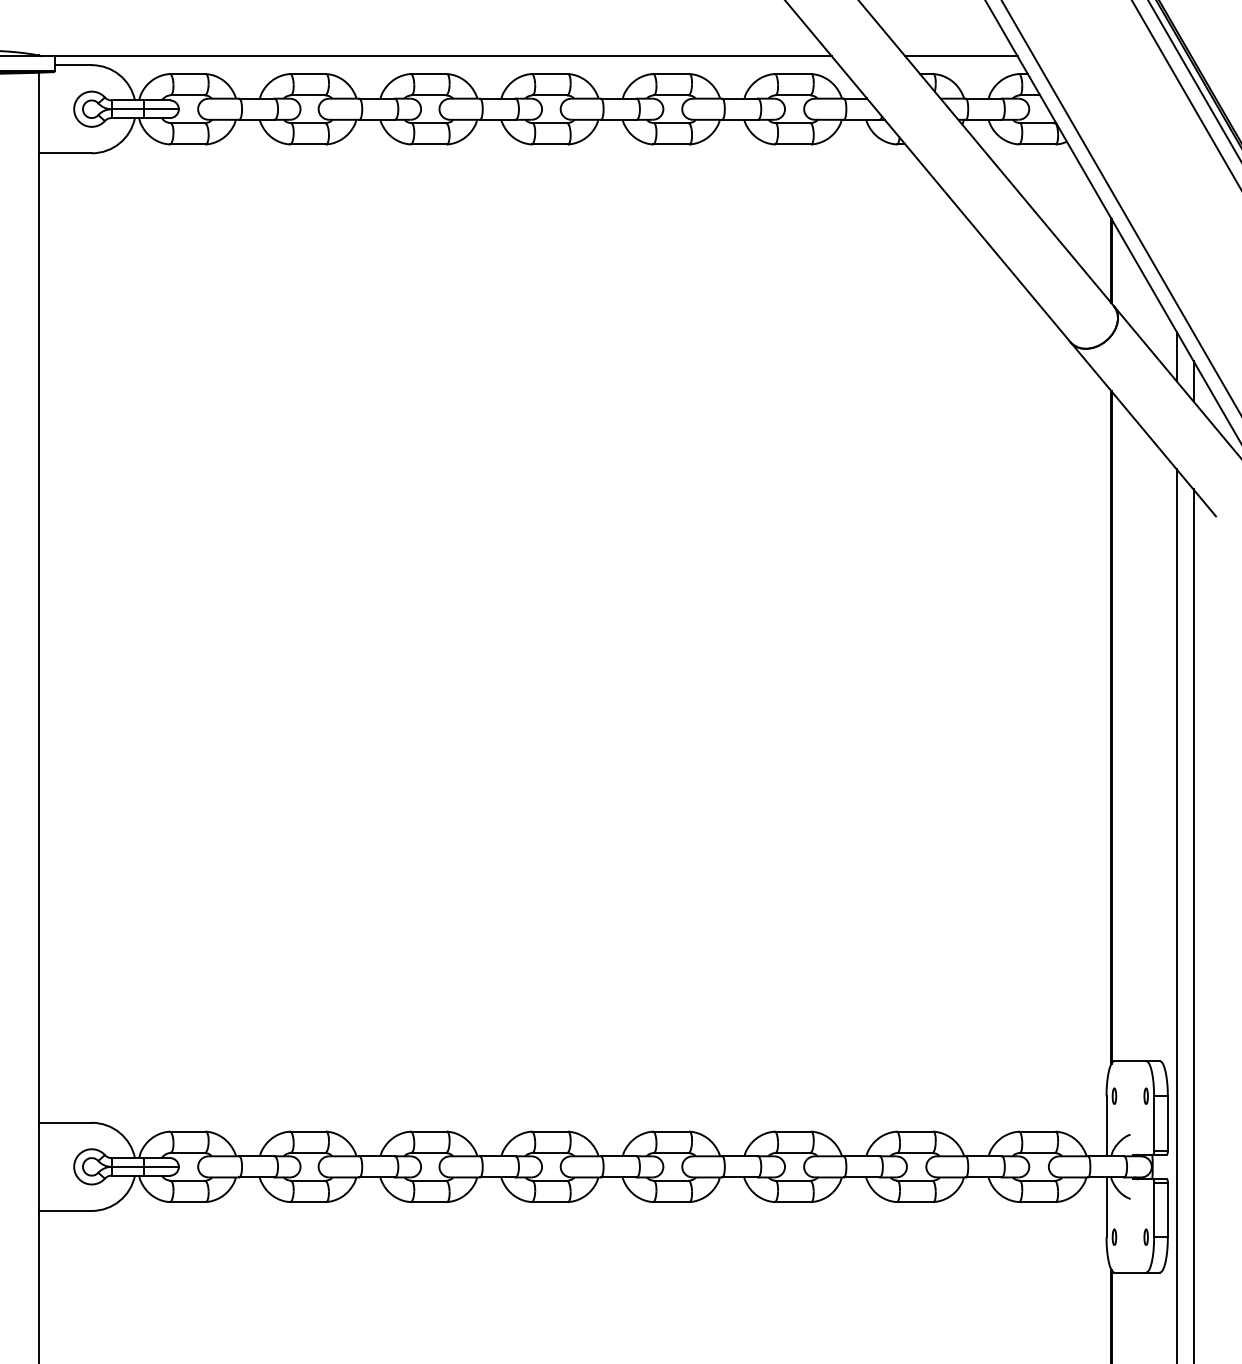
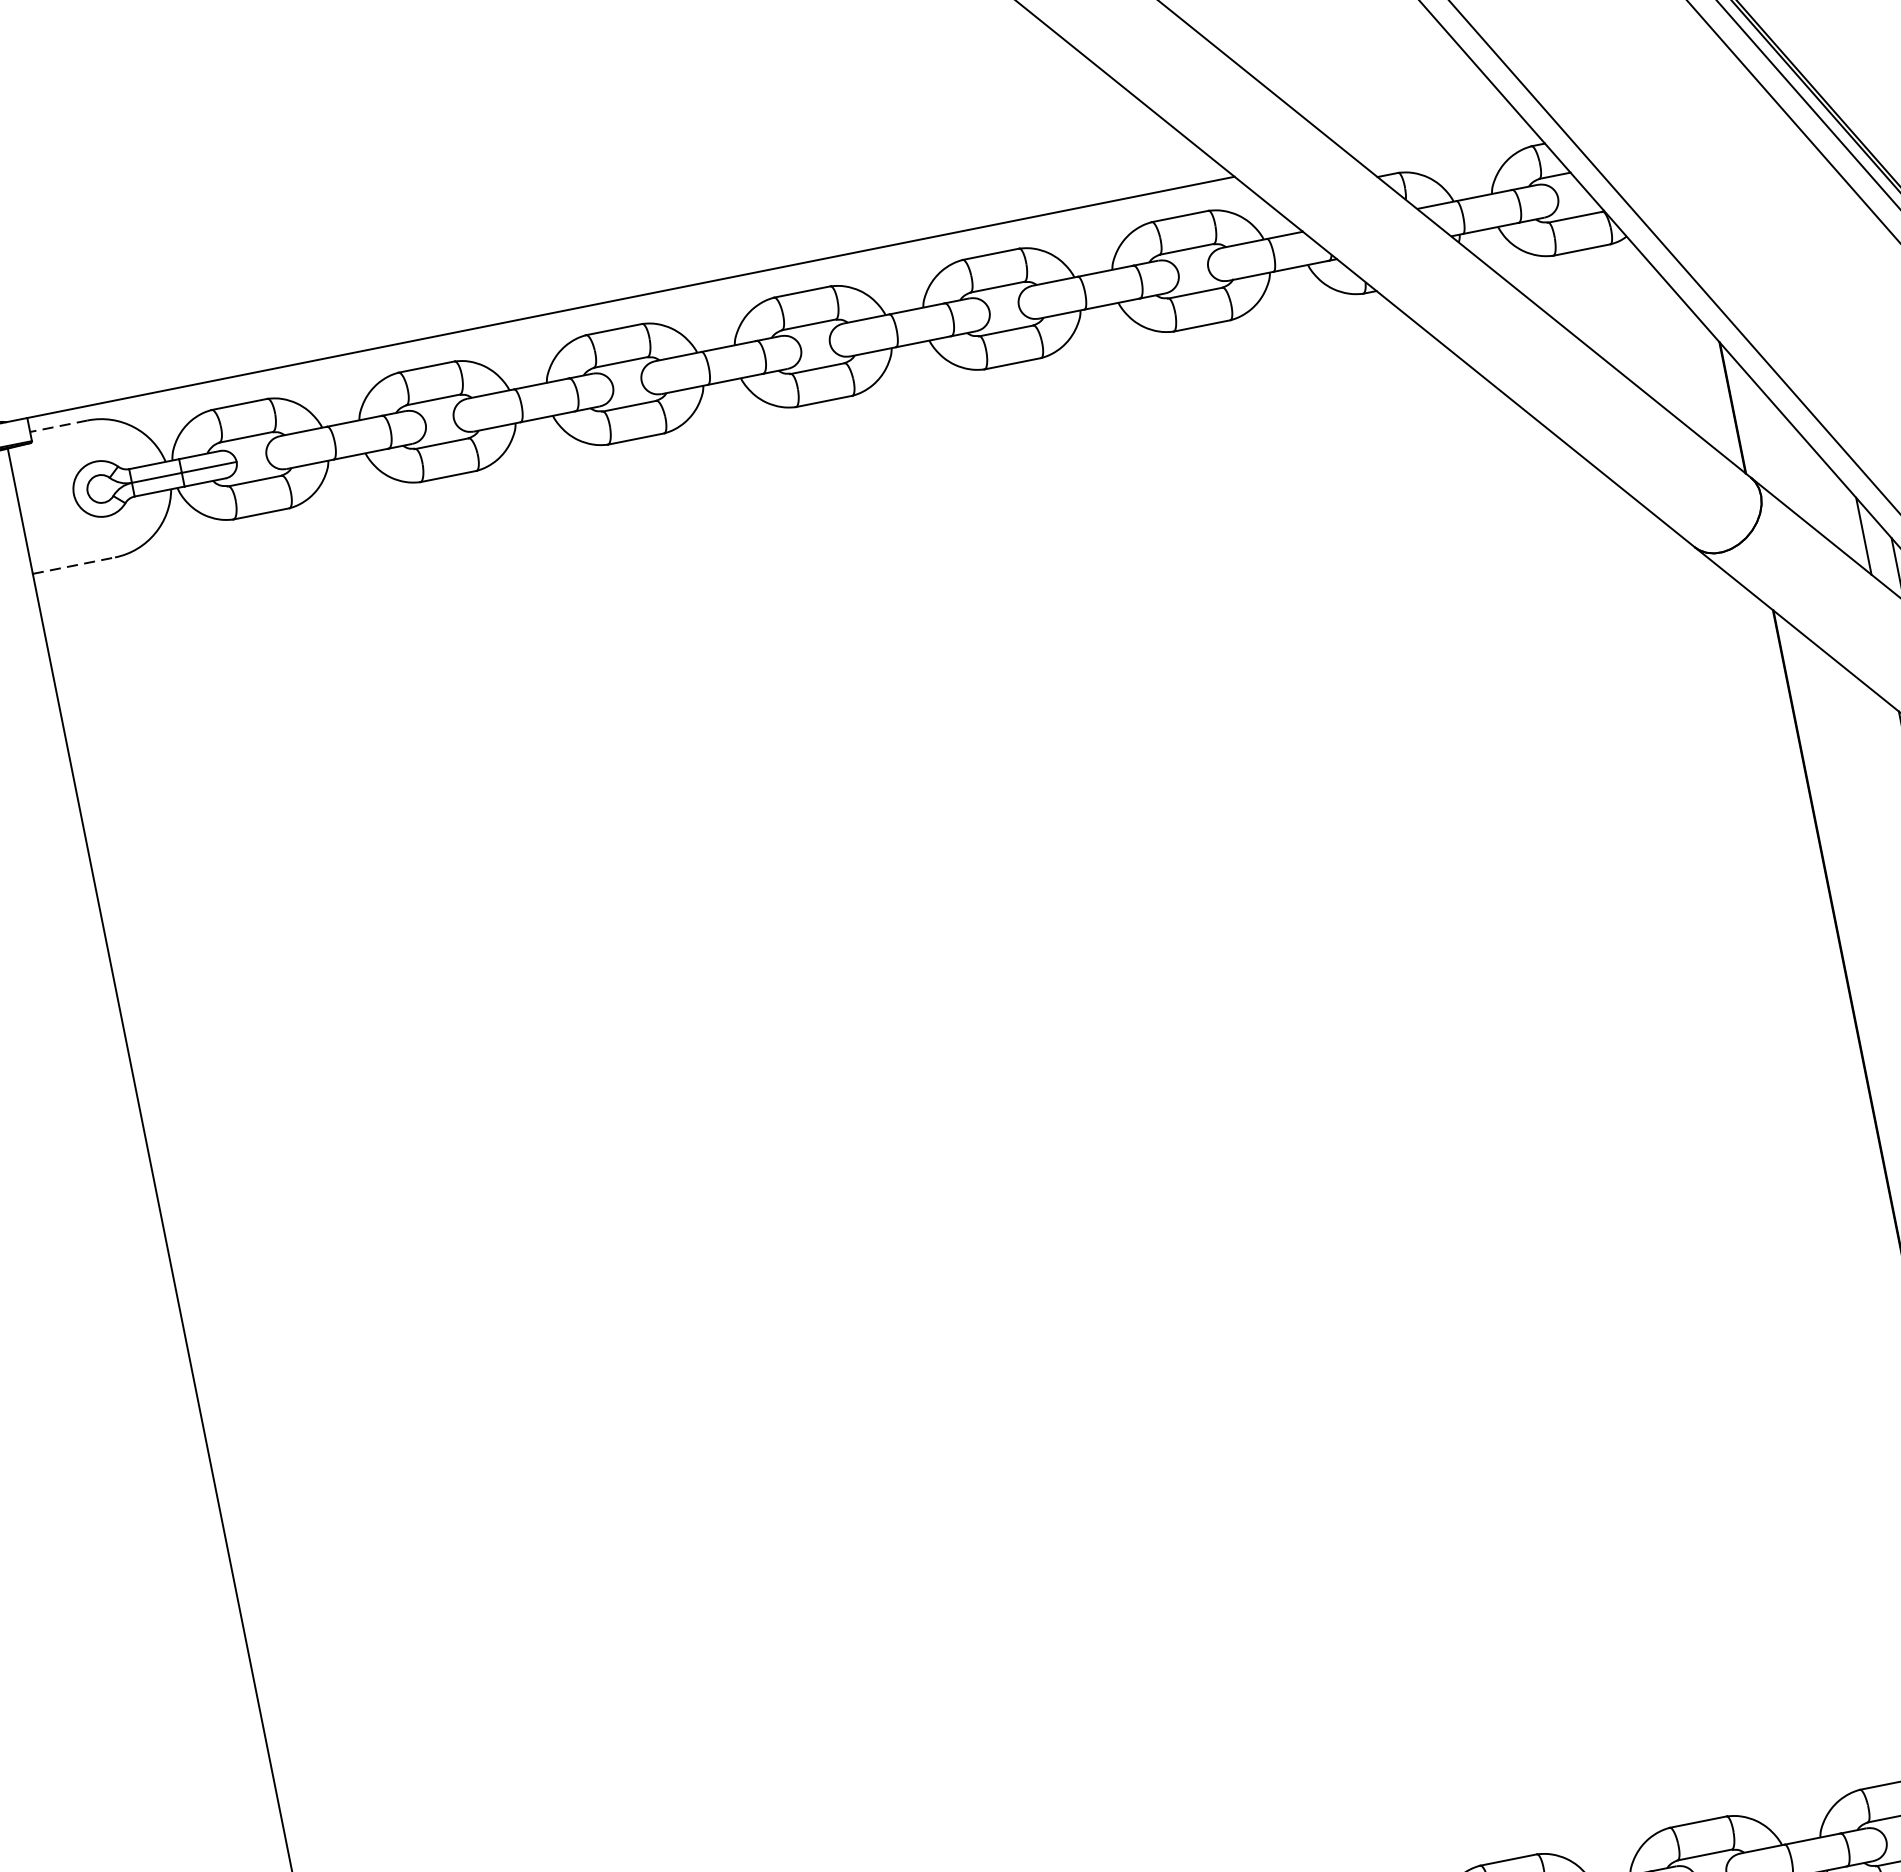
line: (961, 56) -> (1436, 136), removed
line: (73, 65) -> (59, 426), solid -> dashed
line: (65, 153) -> (74, 565), solid -> dashed

